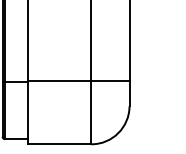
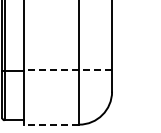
line: (79, 80) -> (68, 69), solid -> dashed
line: (59, 144) -> (51, 124), solid -> dashed

